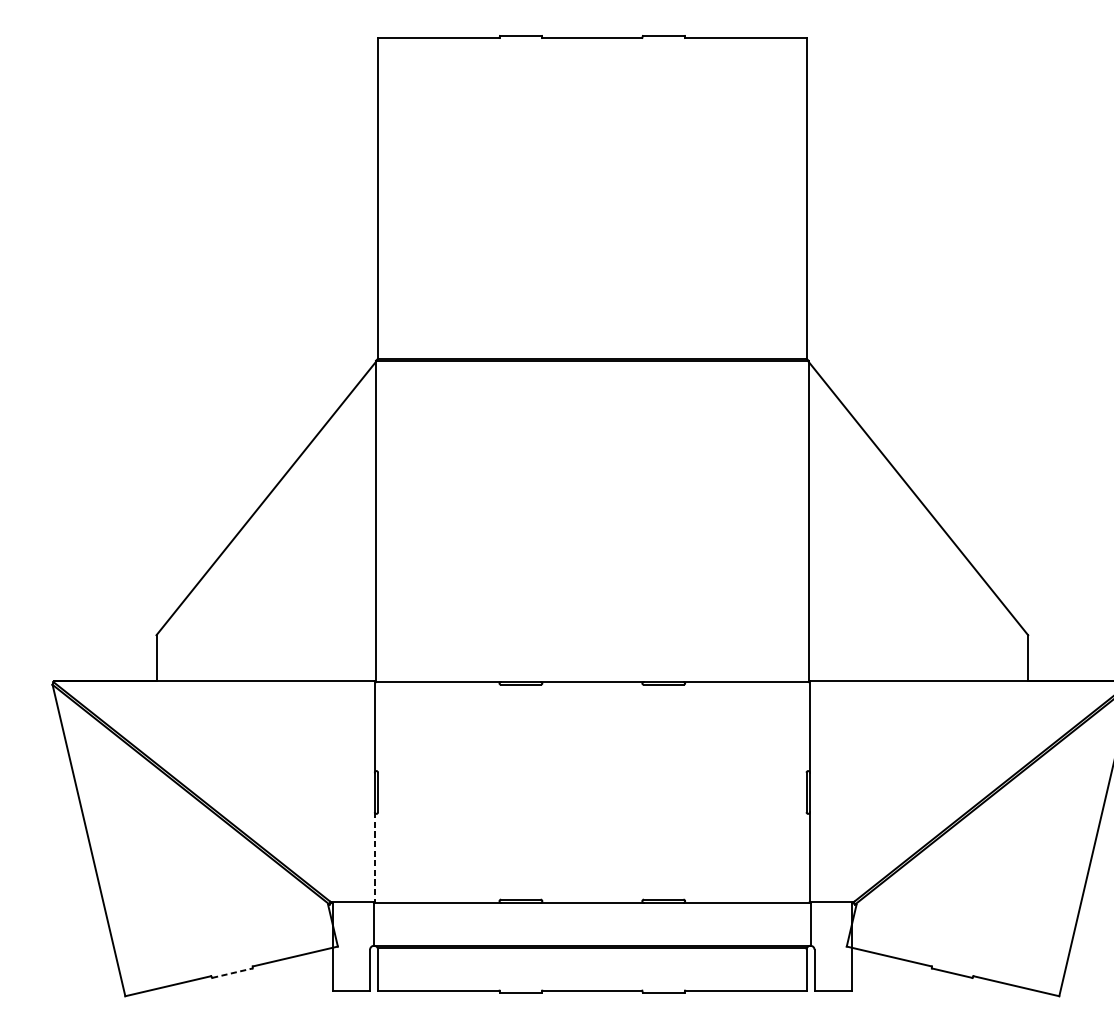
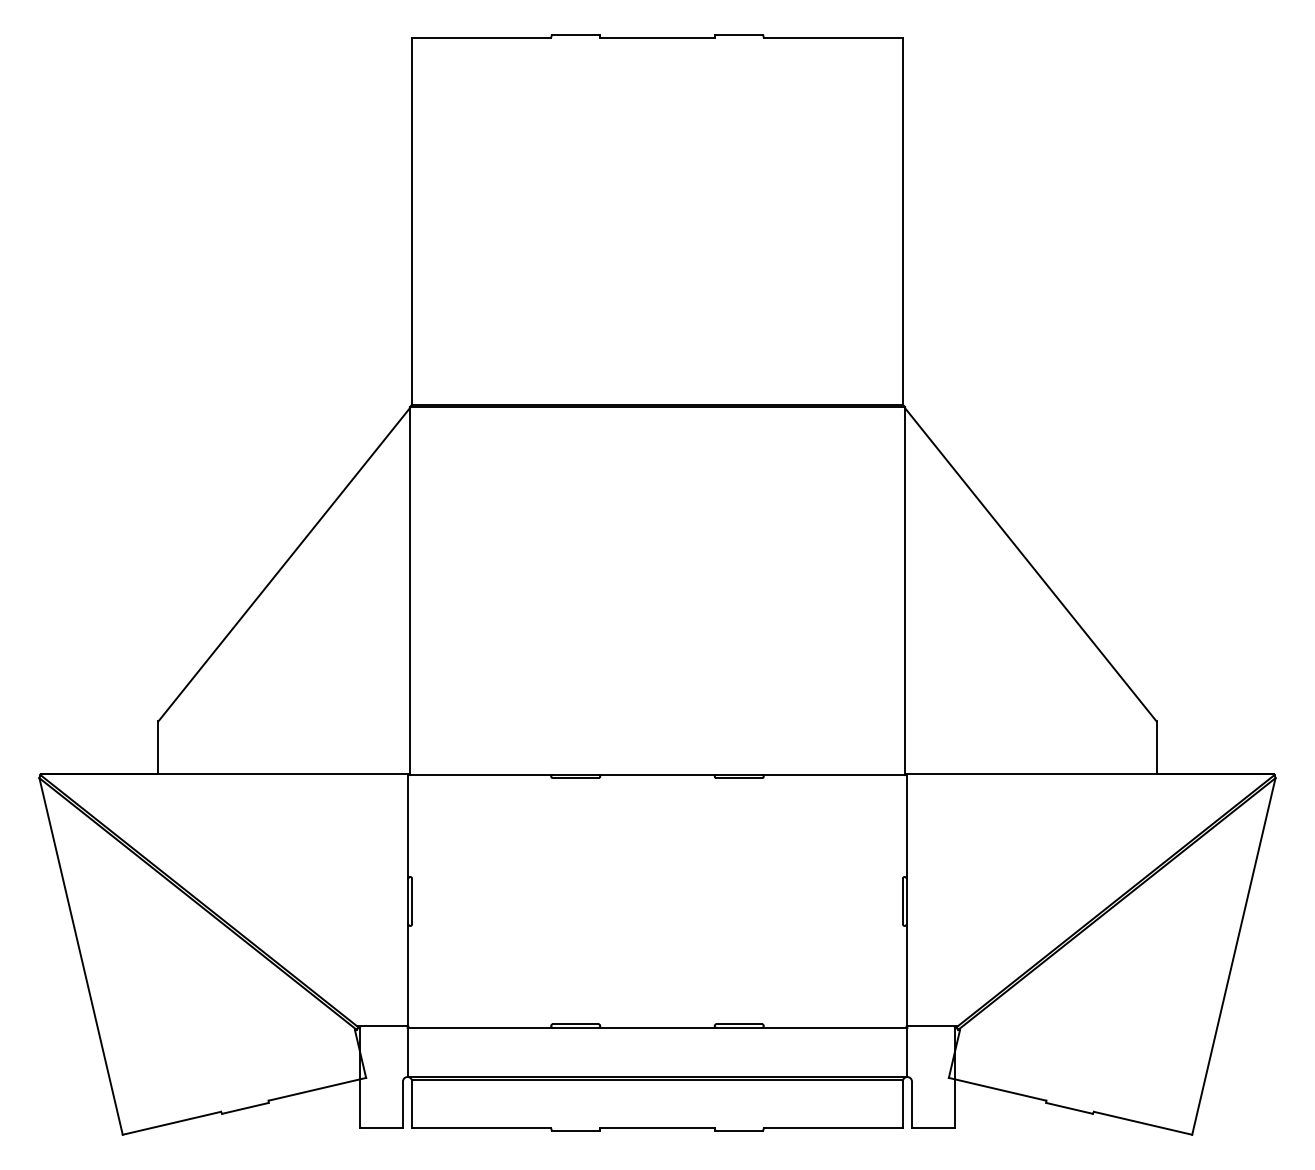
line: (374, 857) -> (408, 975), dashed -> solid
line: (232, 973) -> (245, 1108), dashed -> solid

